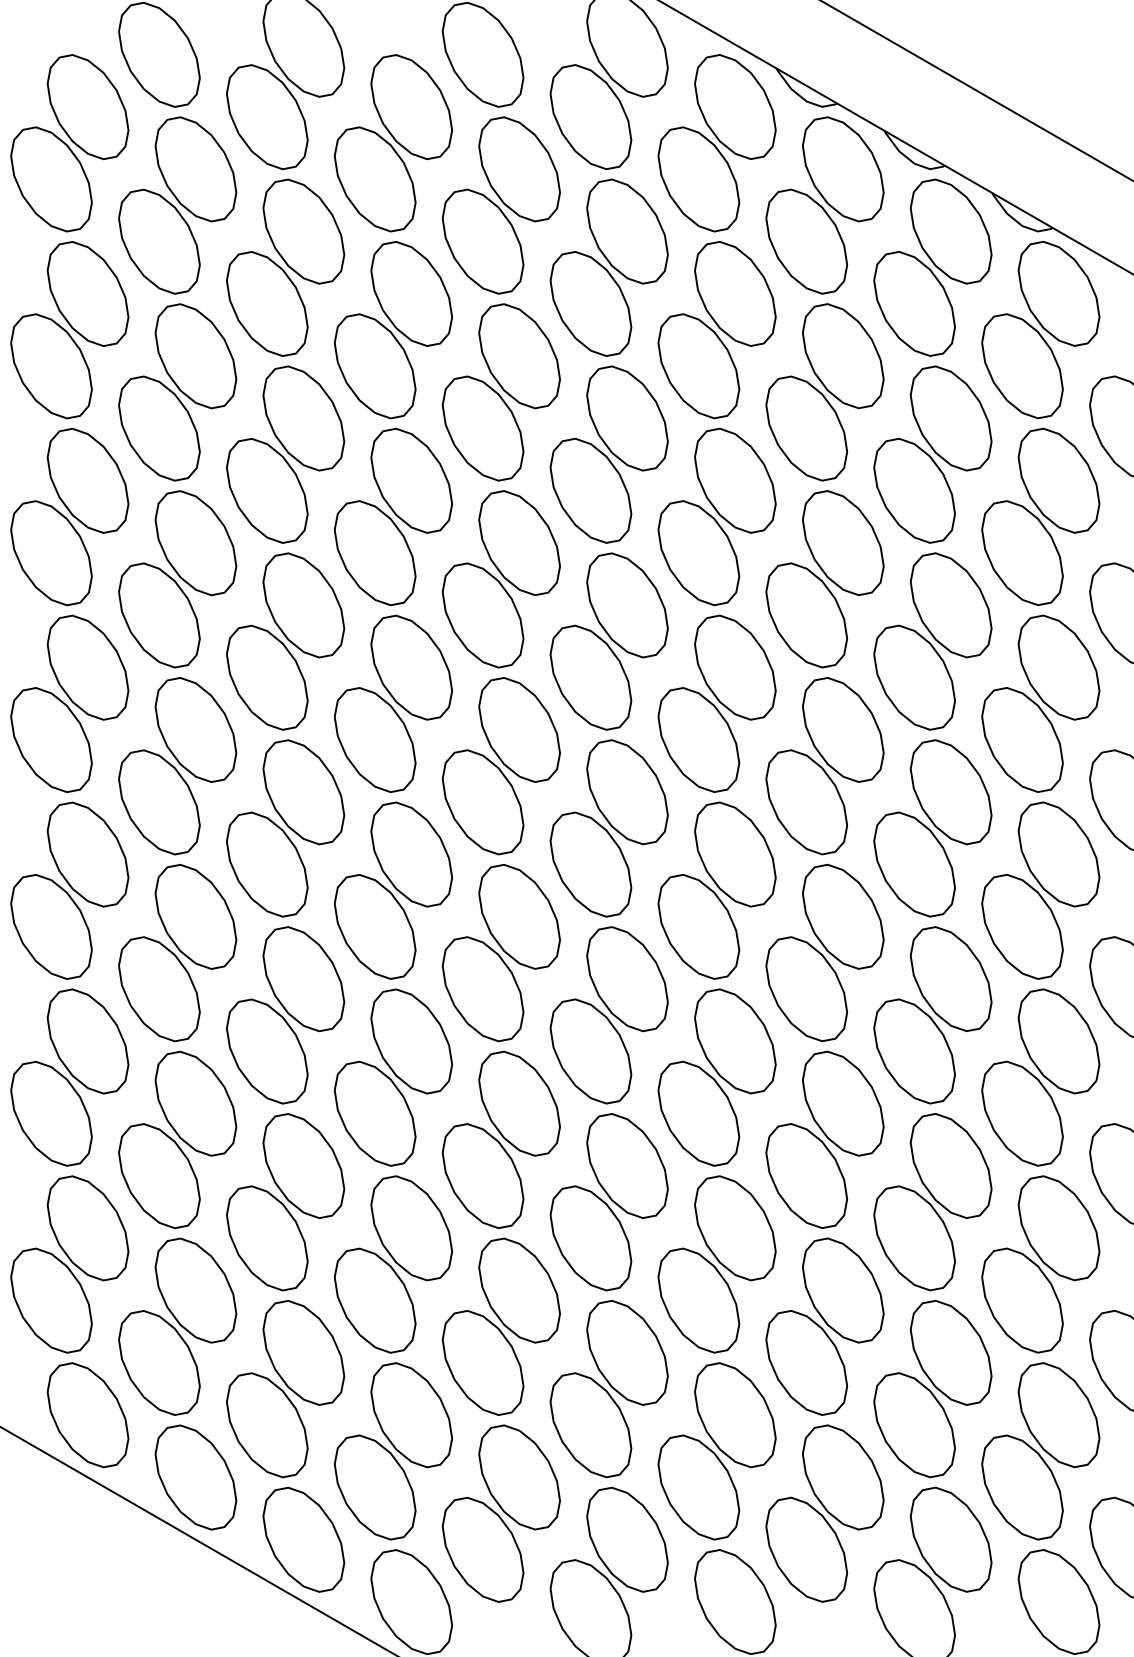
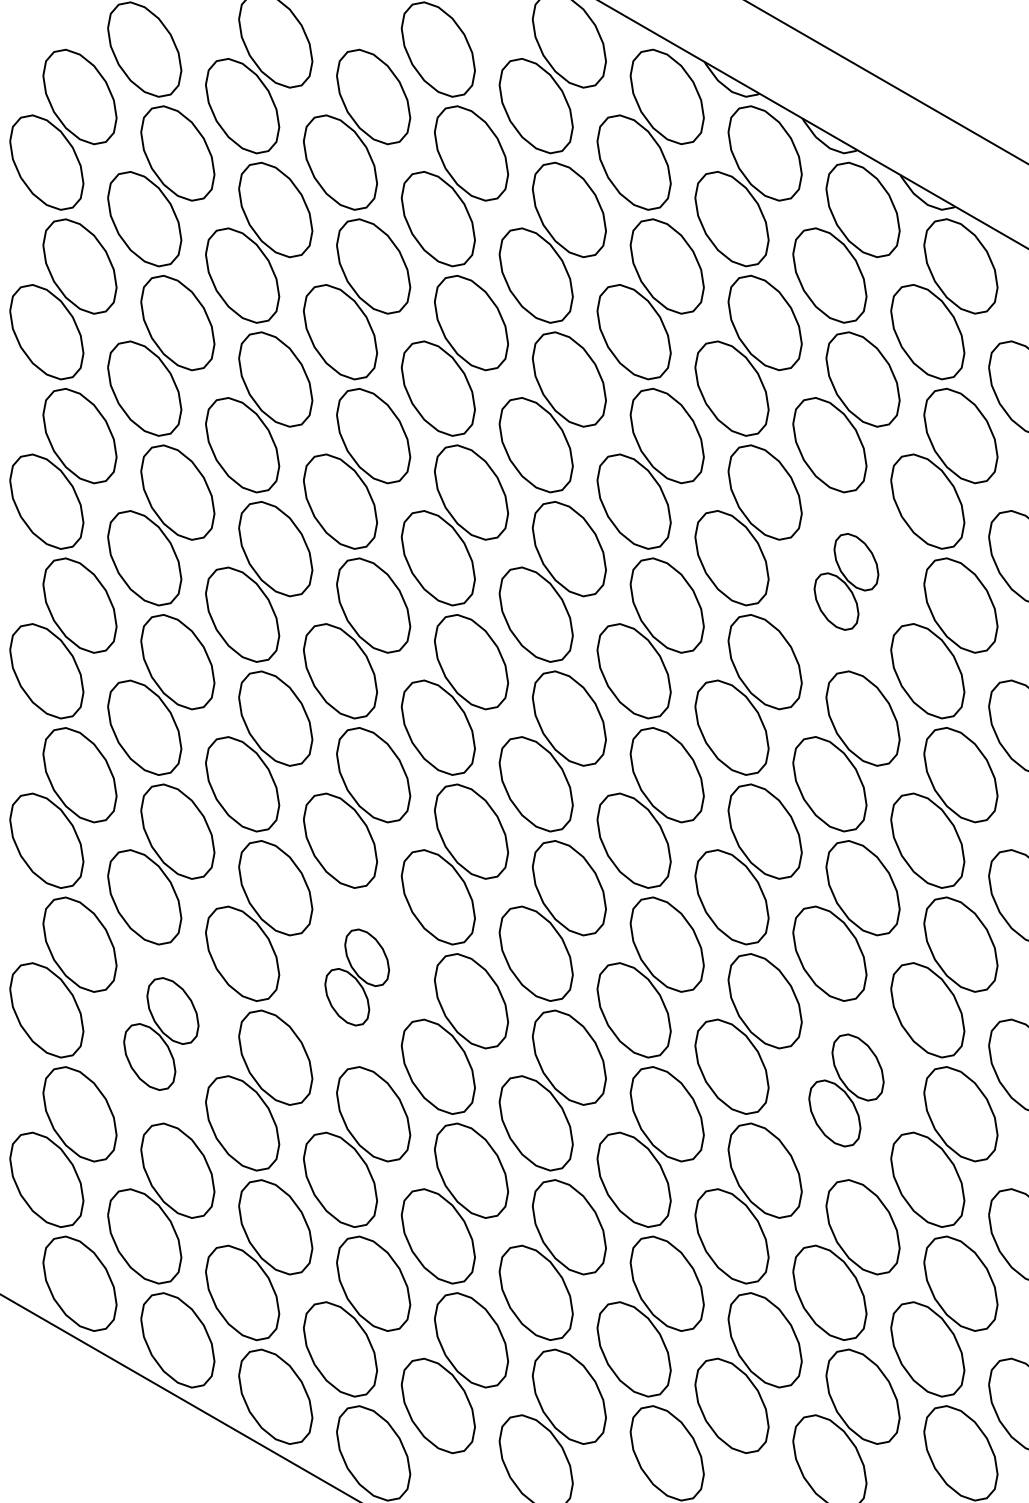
part: (932, 641) -> (846, 581), size x0.6
part: (393, 1077) -> (357, 977), size x0.6
part: (177, 1139) -> (161, 1033), size x0.7
part: (932, 1202) -> (846, 1090), size x0.7

